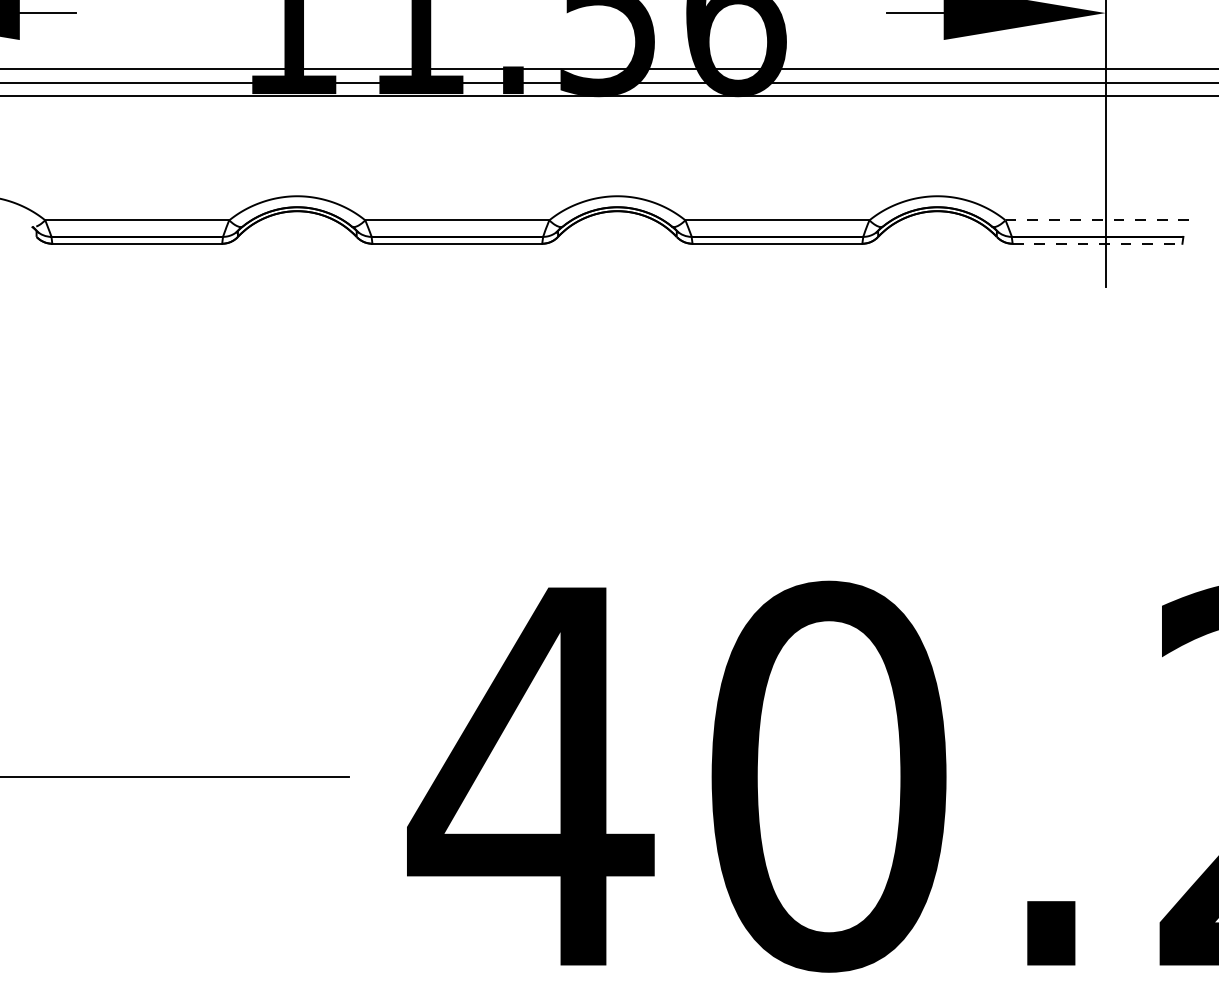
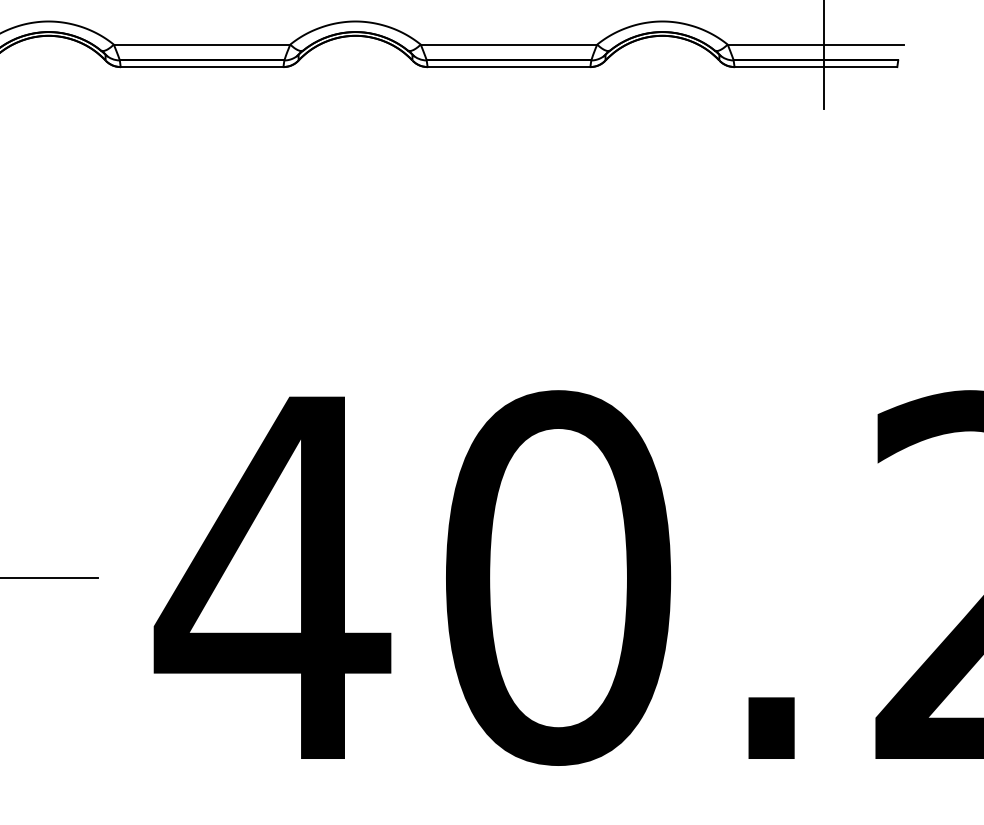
line: (1097, 220) -> (815, 44), dashed -> solid
line: (1097, 243) -> (815, 66), dashed -> solid

